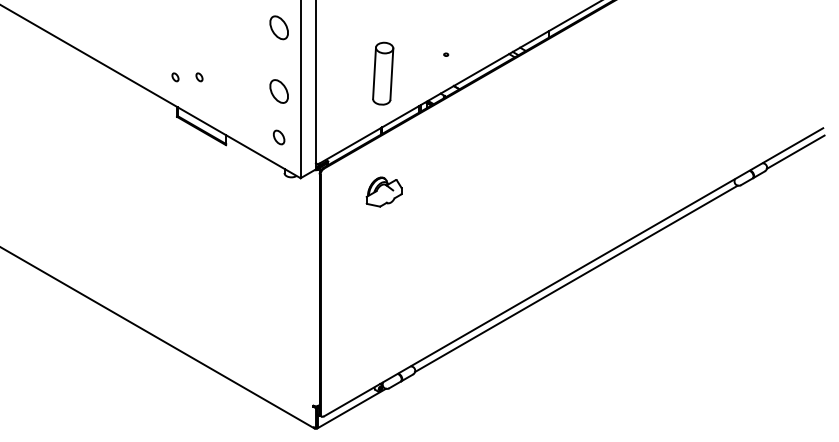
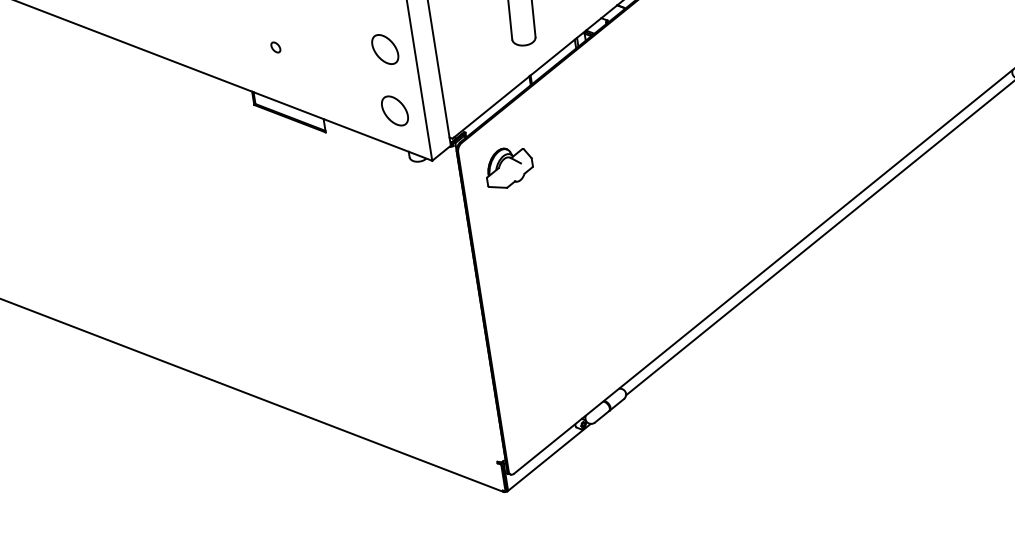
part: (175, 77) -> (243, 52), removed
part: (278, 137) -> (394, 111), size x1.67
part: (383, 191) -> (508, 166), moved

